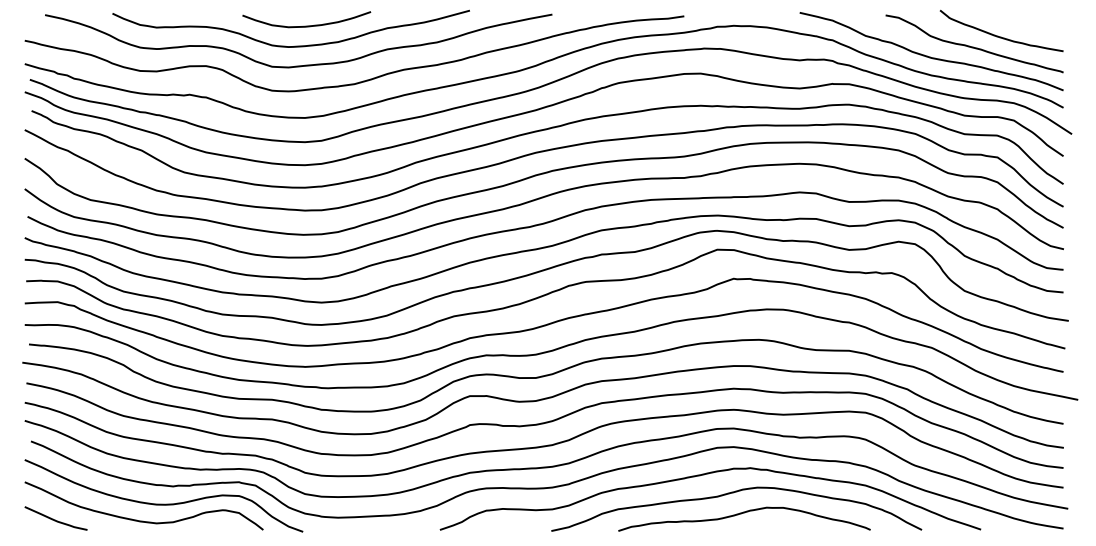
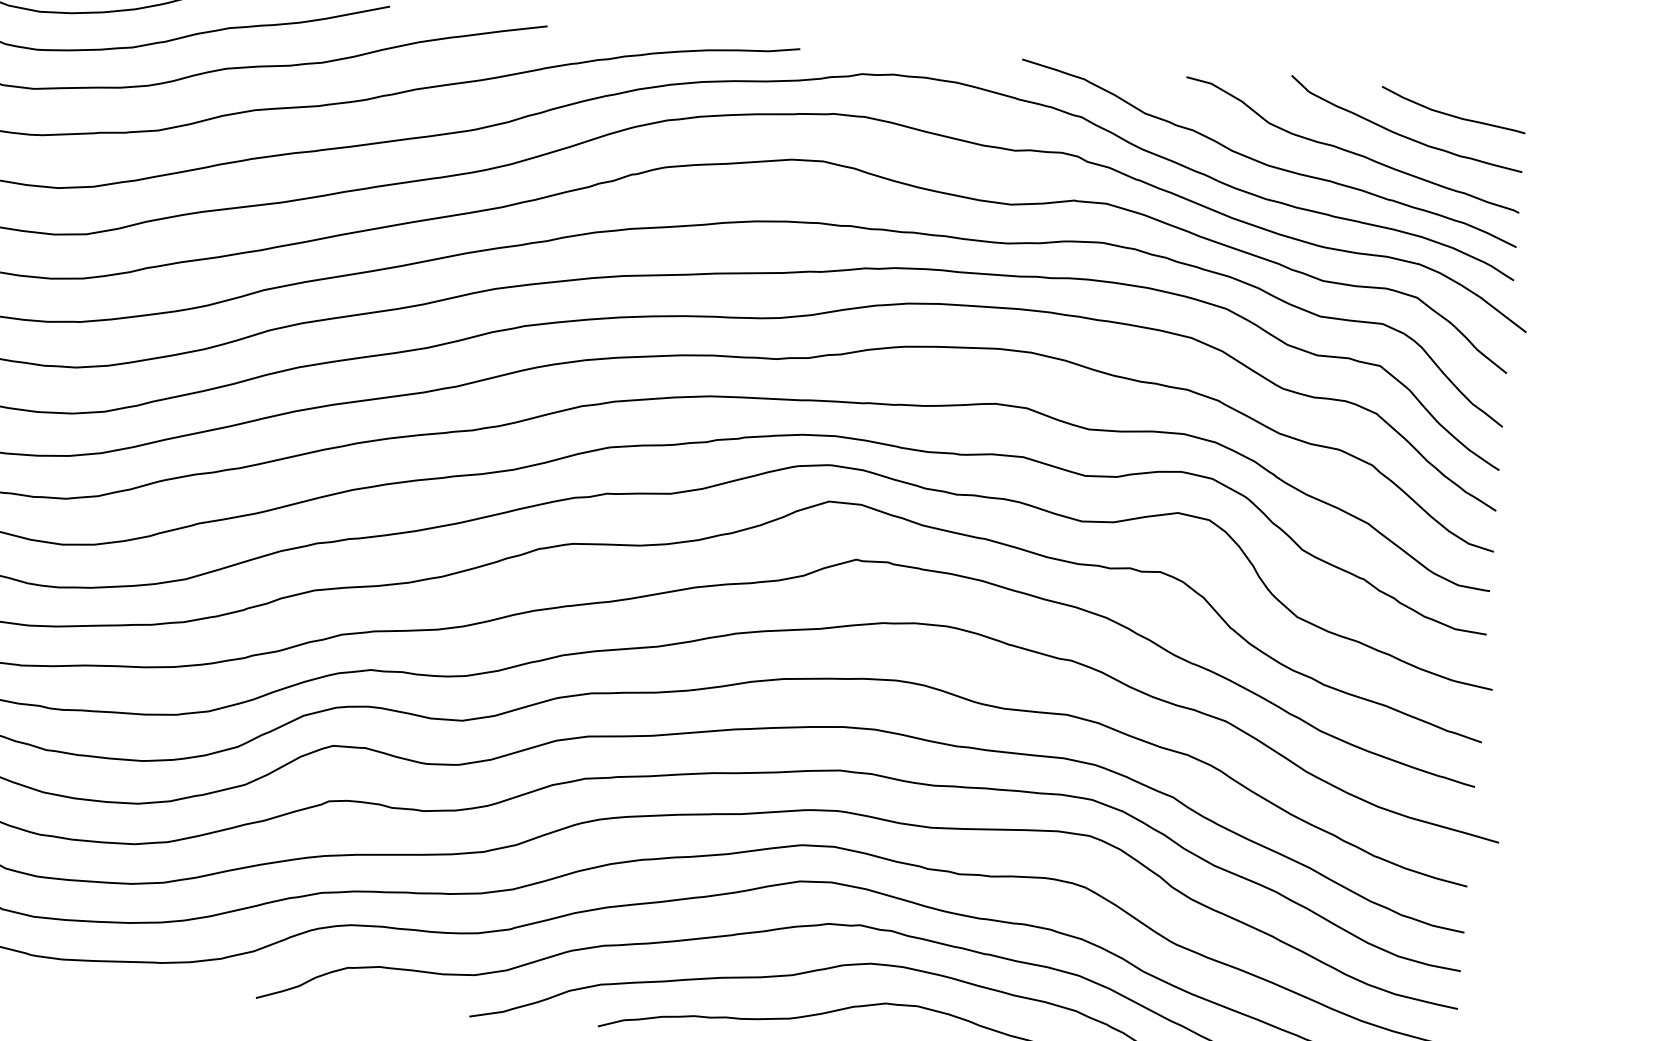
curve: (1024, 23) -> (1451, 113), added

